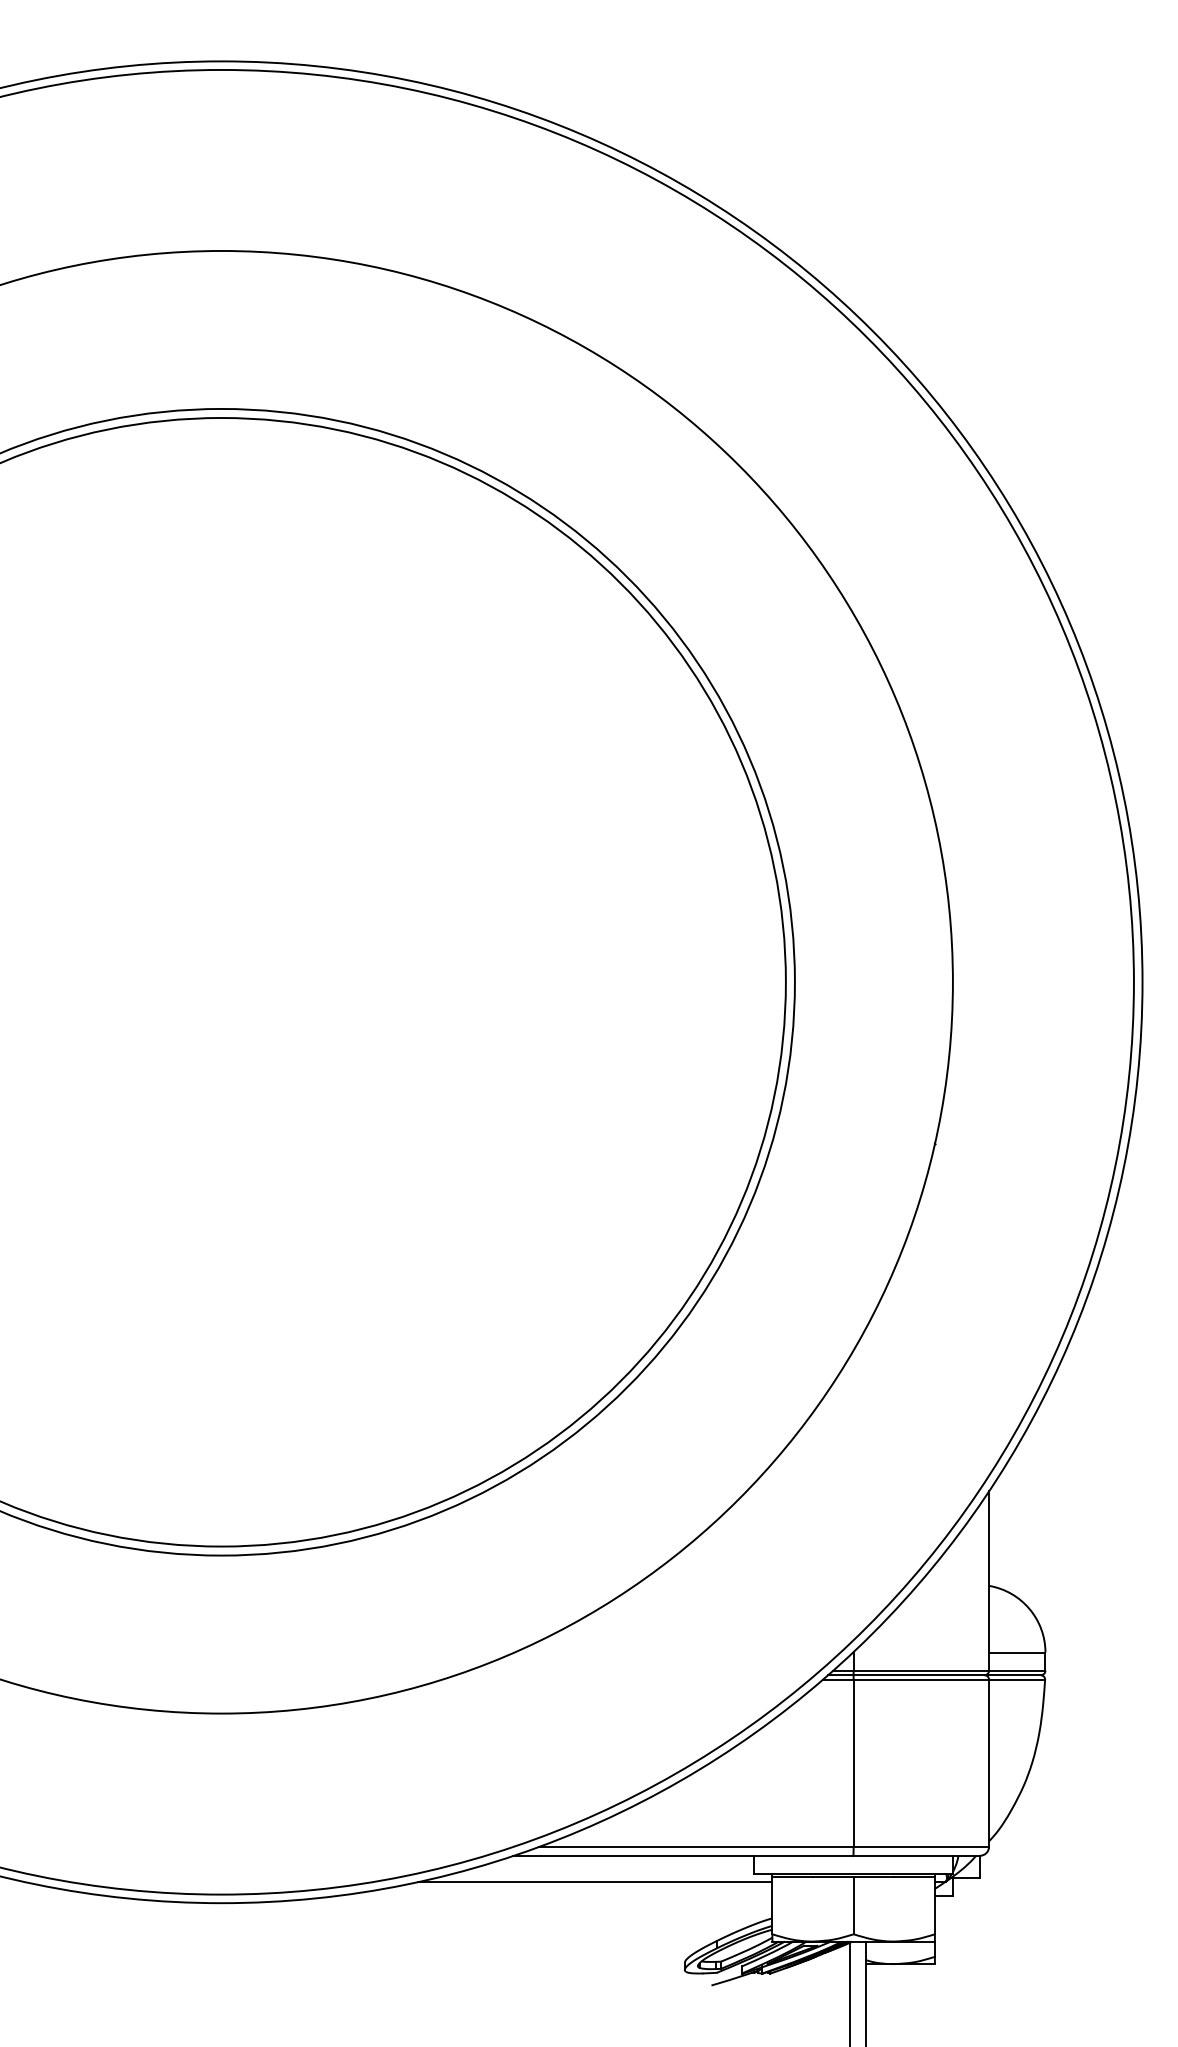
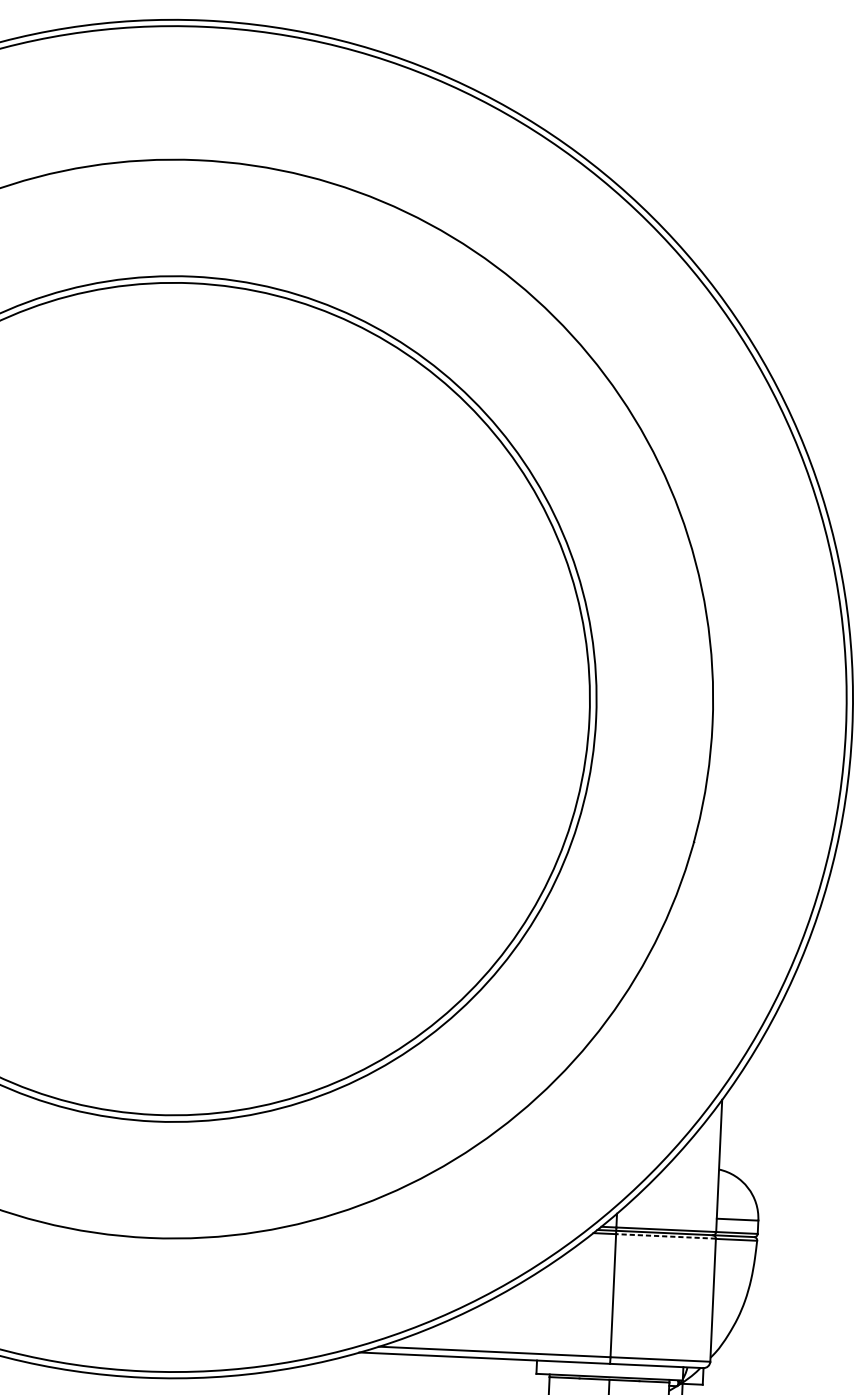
line: (921, 1679) -> (666, 1236), solid -> dashed
line: (595, 1881) -> (419, 1374), removed

